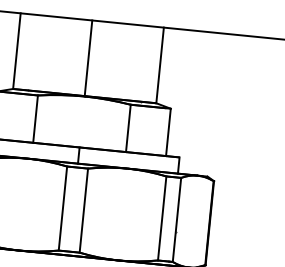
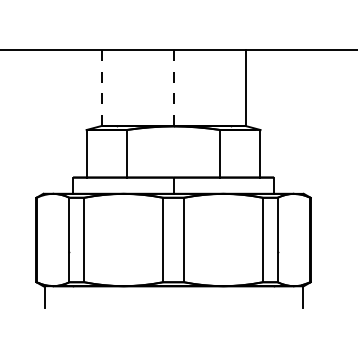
line: (16, 51) -> (101, 88), solid -> dashed
line: (88, 58) -> (173, 88), solid -> dashed

